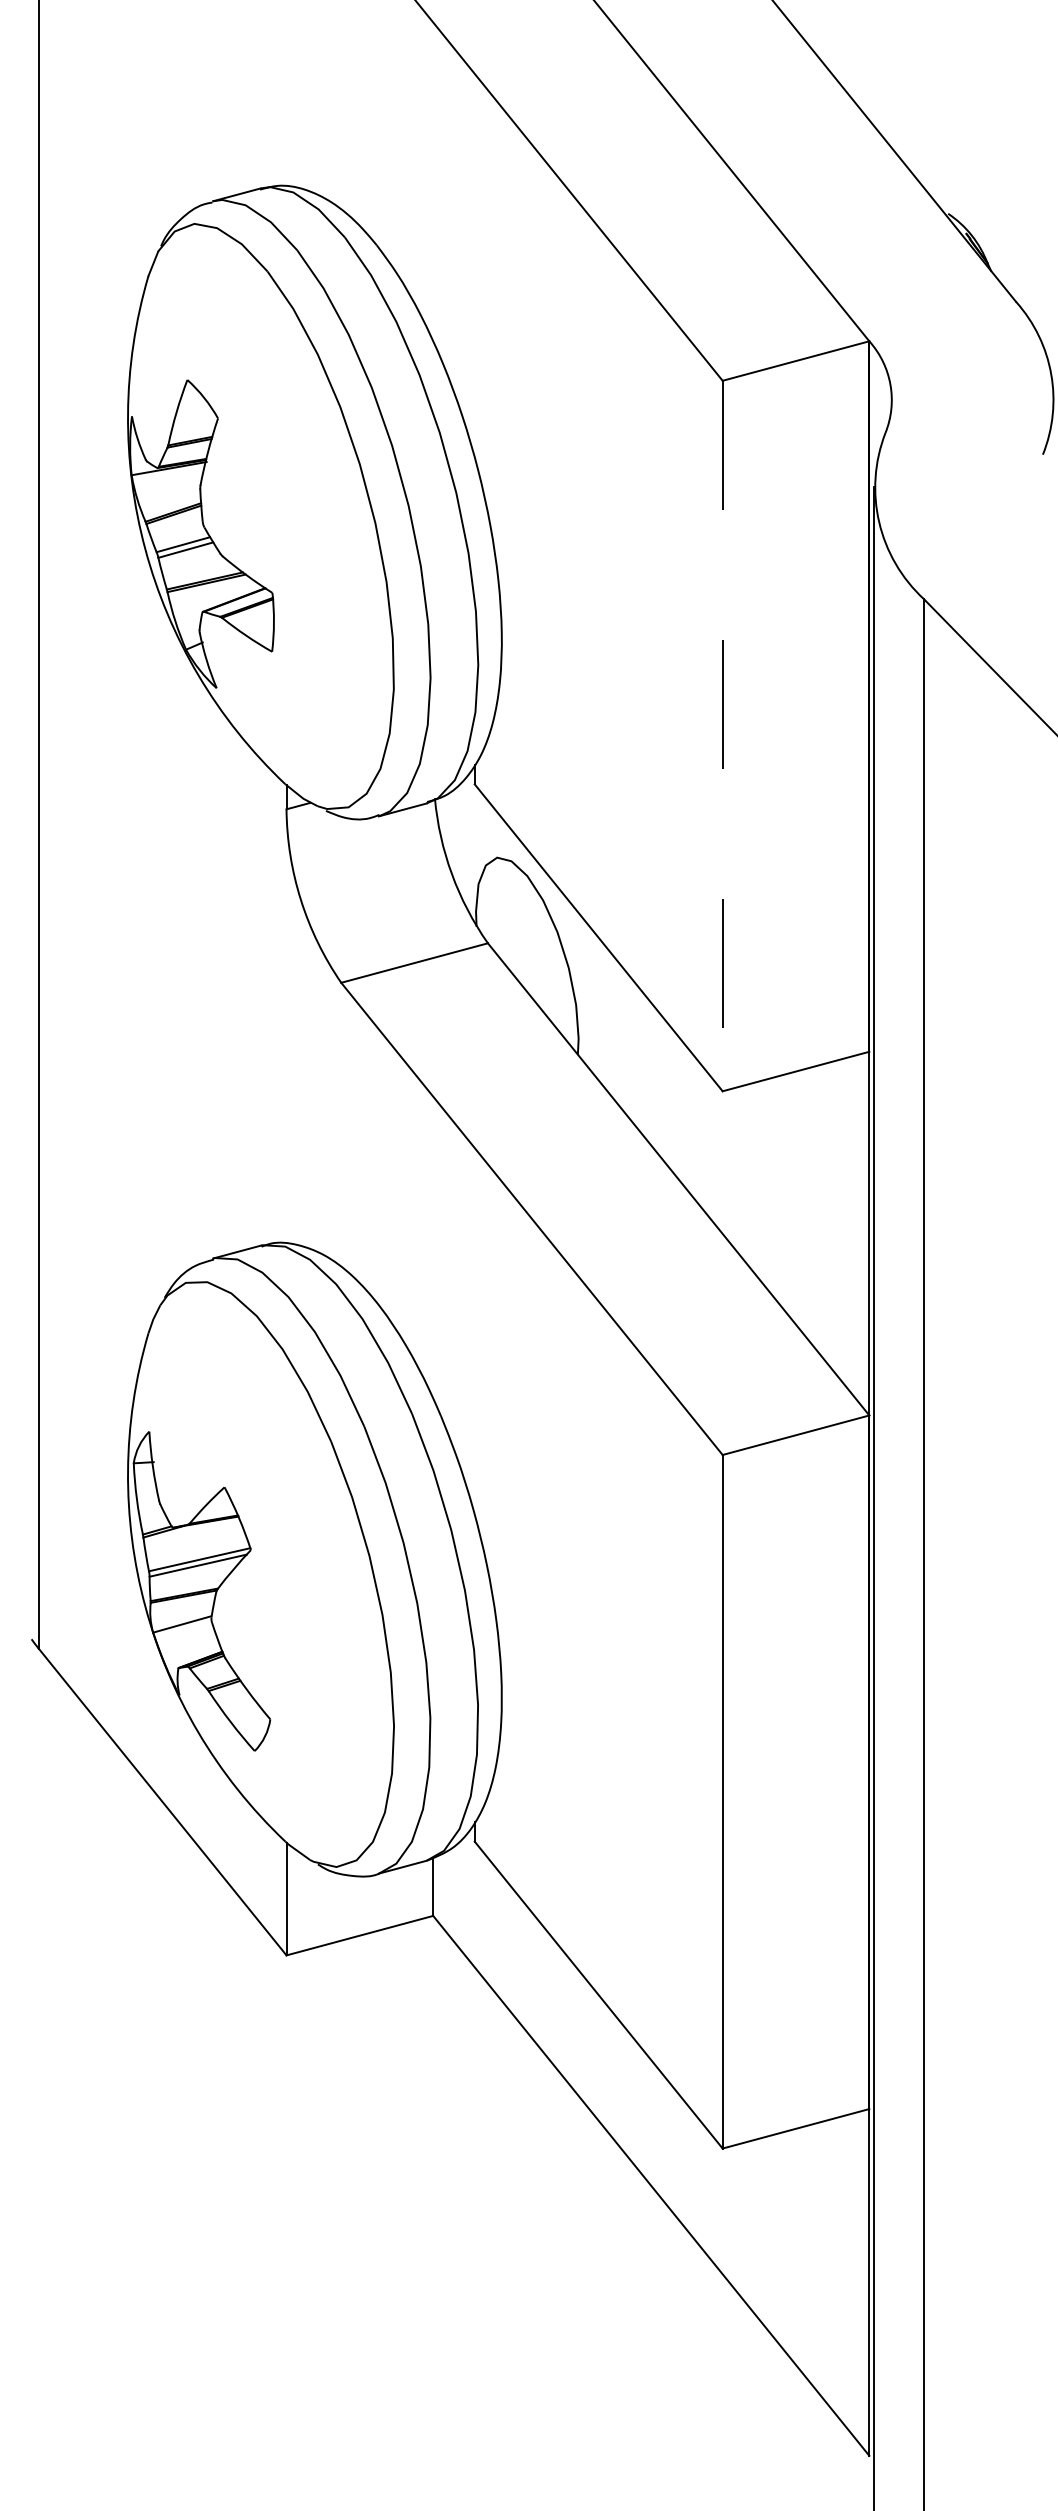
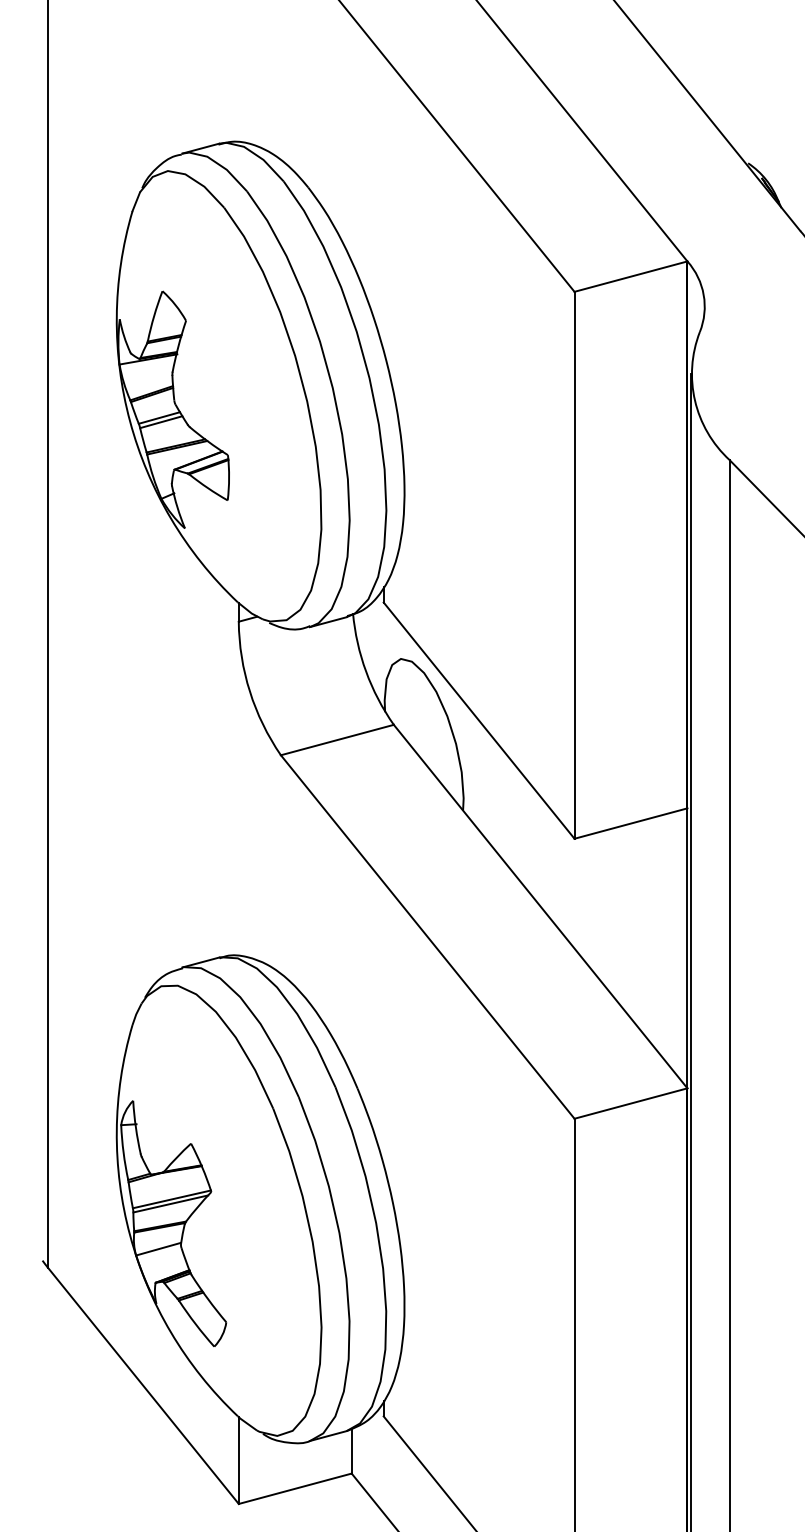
line: (722, 736) -> (574, 565), dashed -> solid

